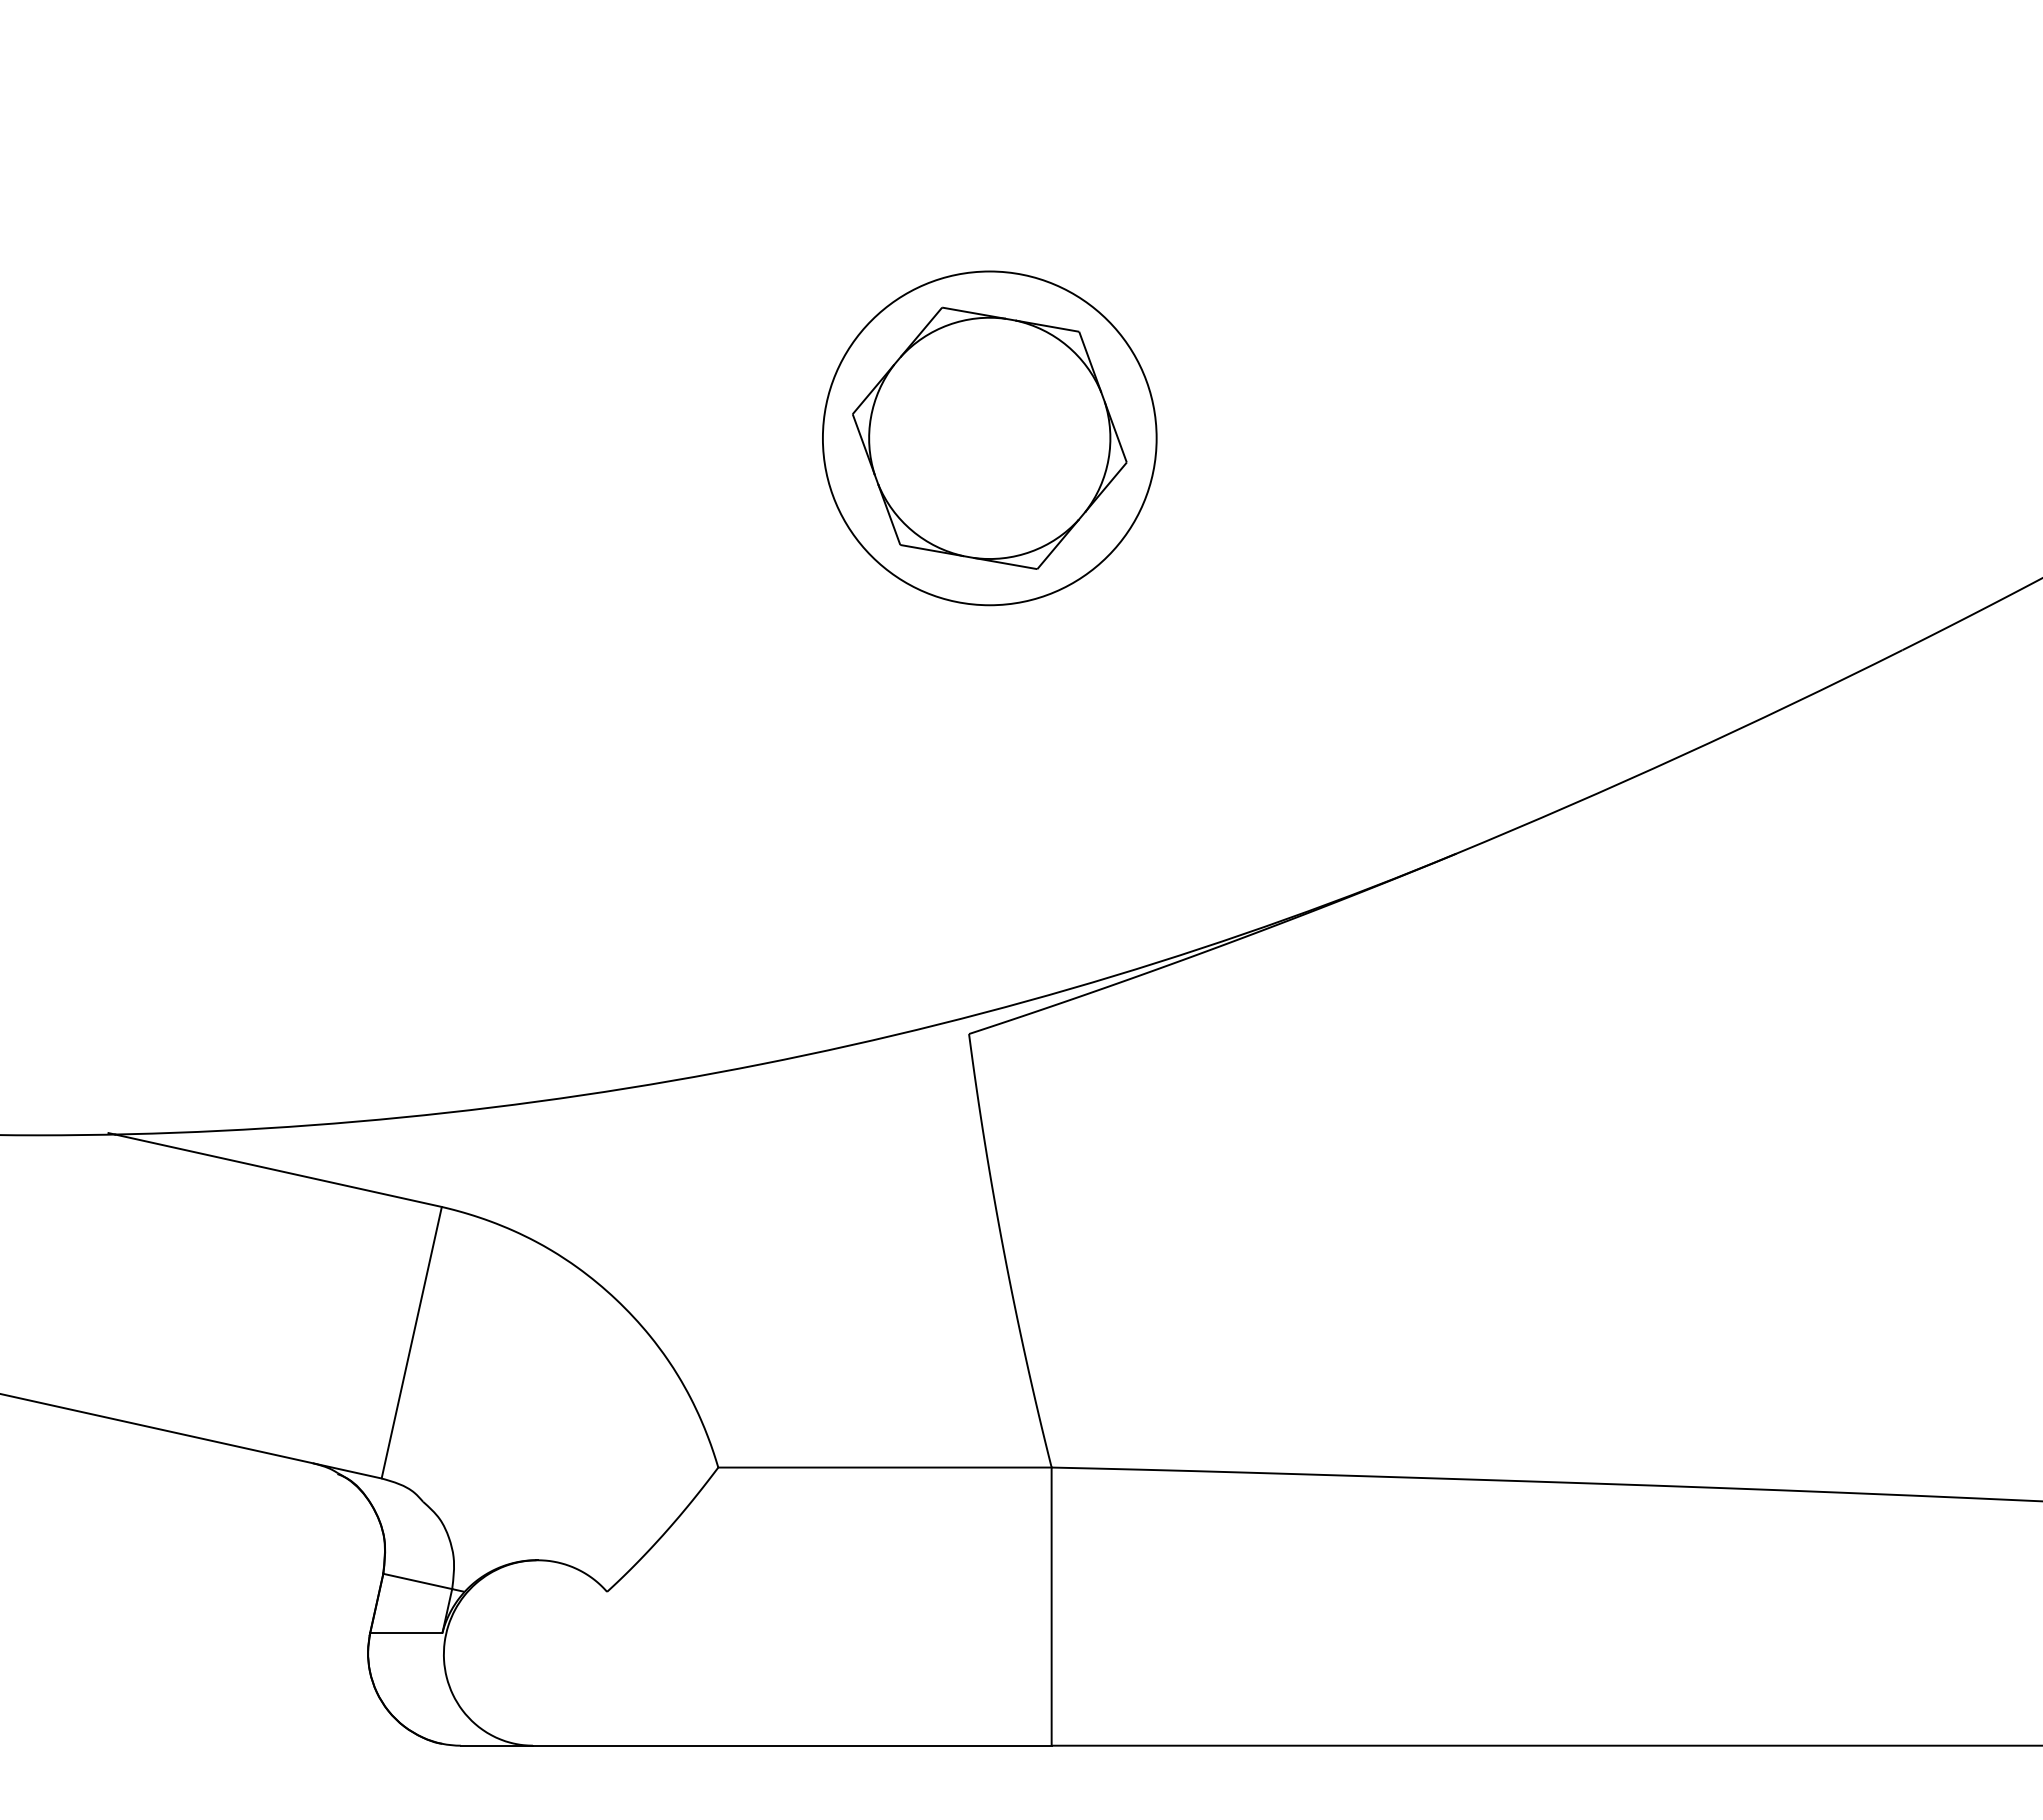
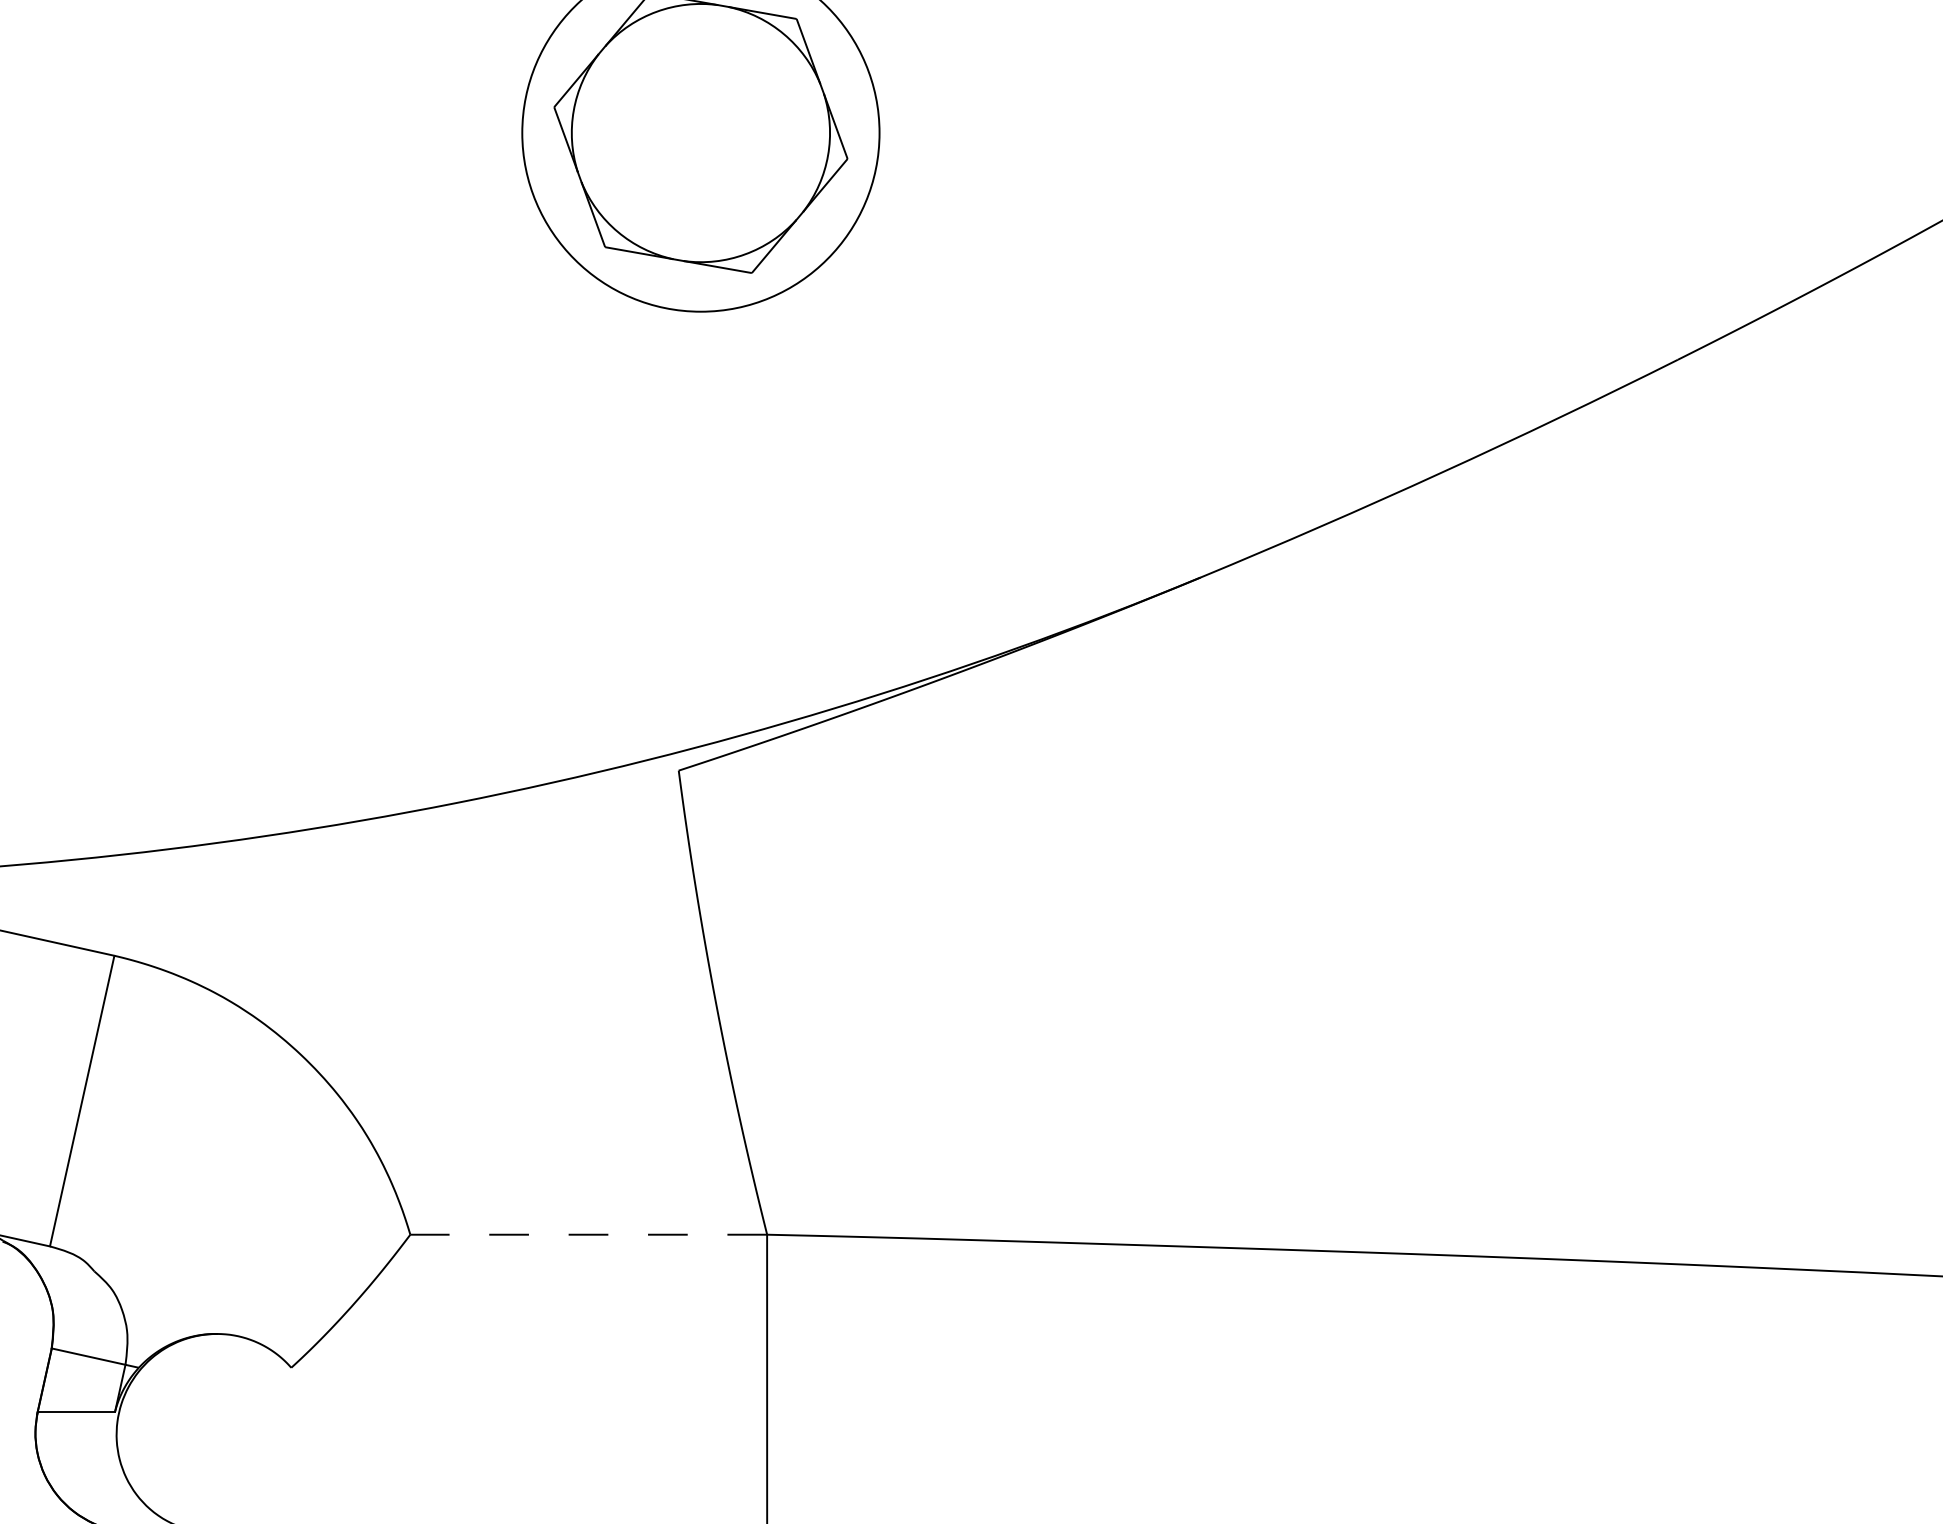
line: (884, 1467) -> (588, 1234), solid -> dashed

